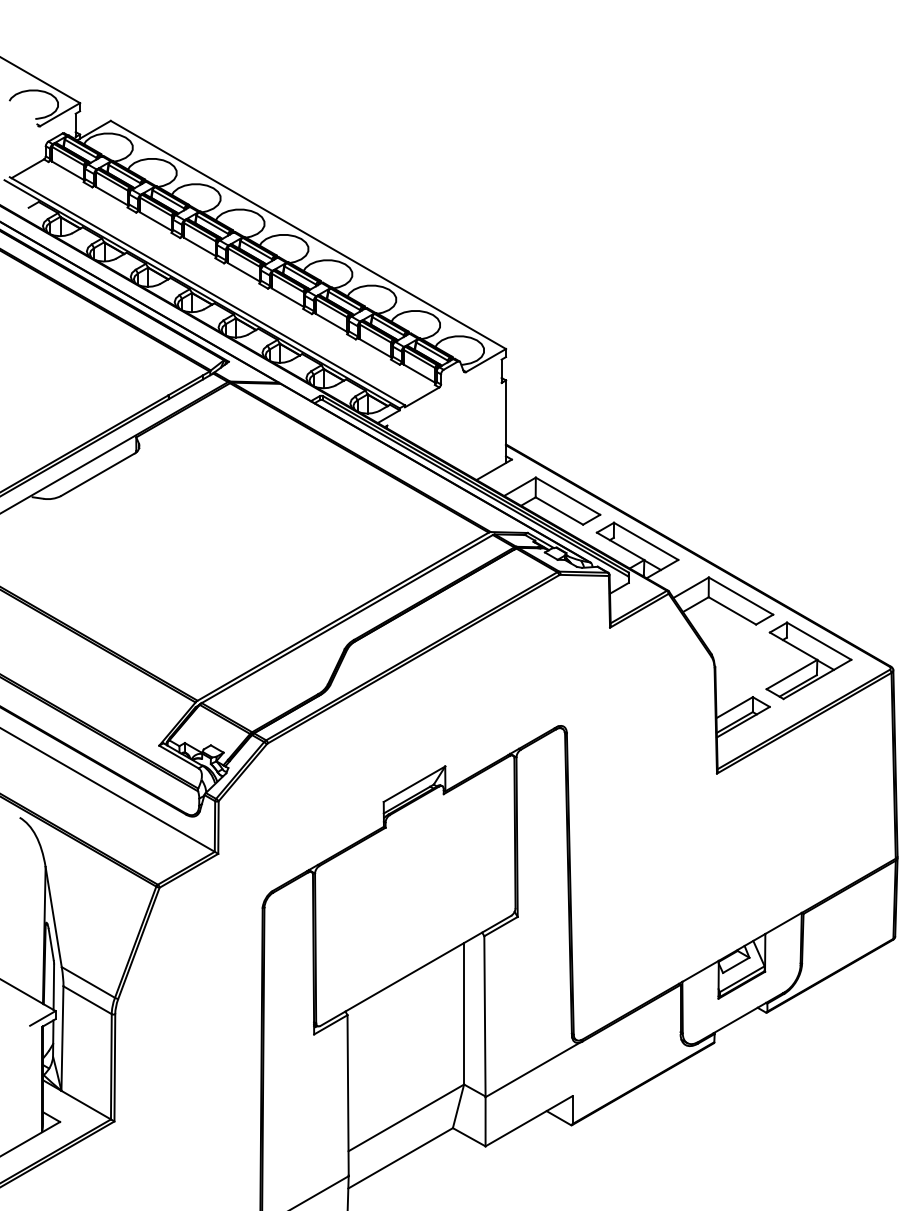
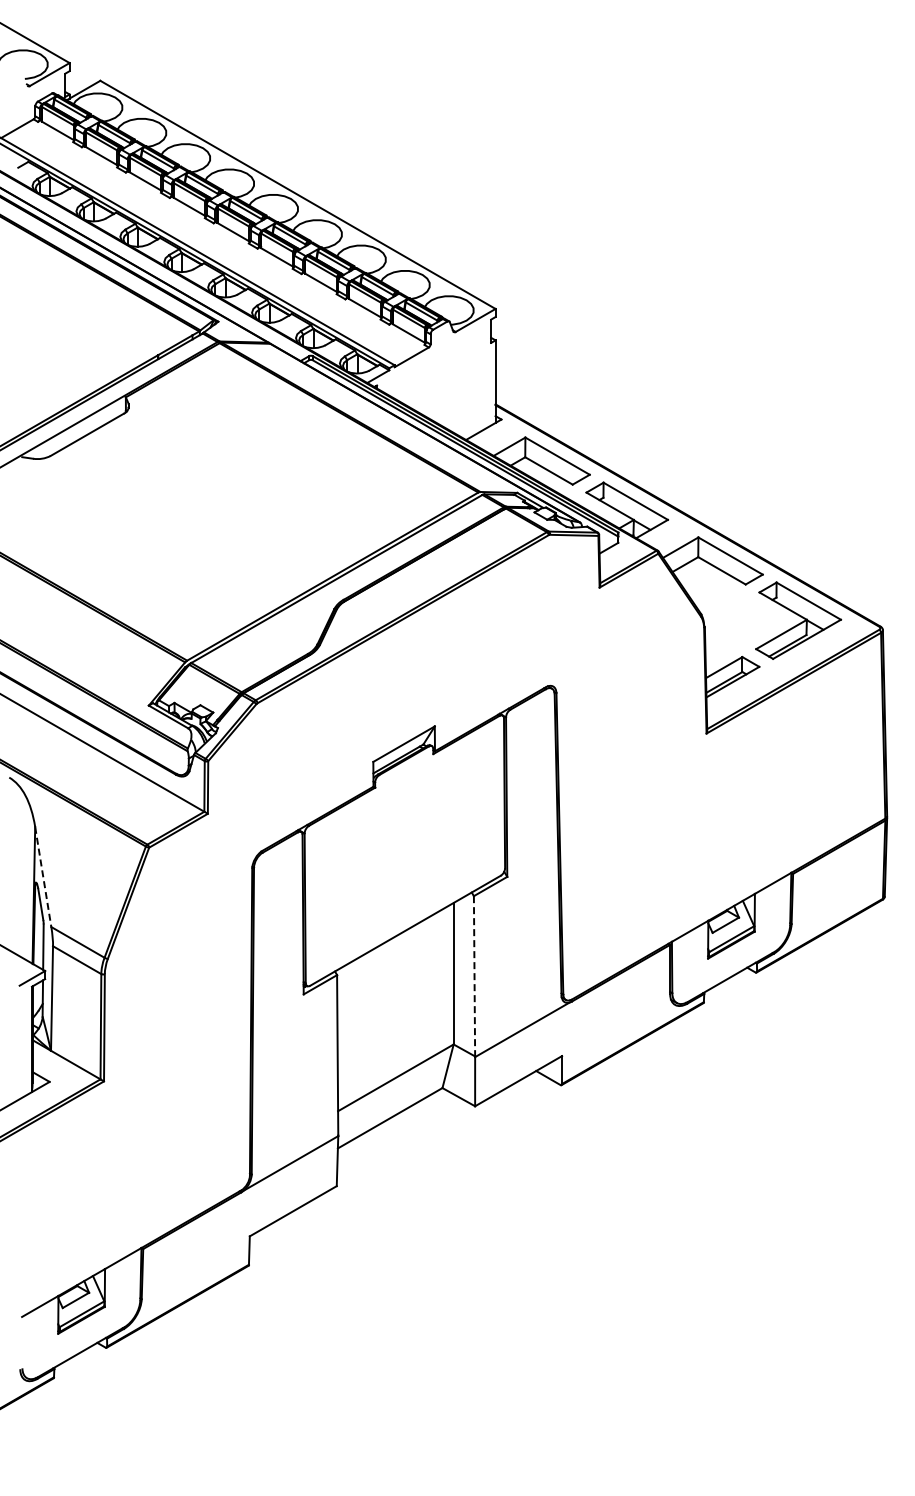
line: (53, 916) -> (43, 876), solid -> dashed
line: (484, 1016) -> (474, 976), solid -> dashed

